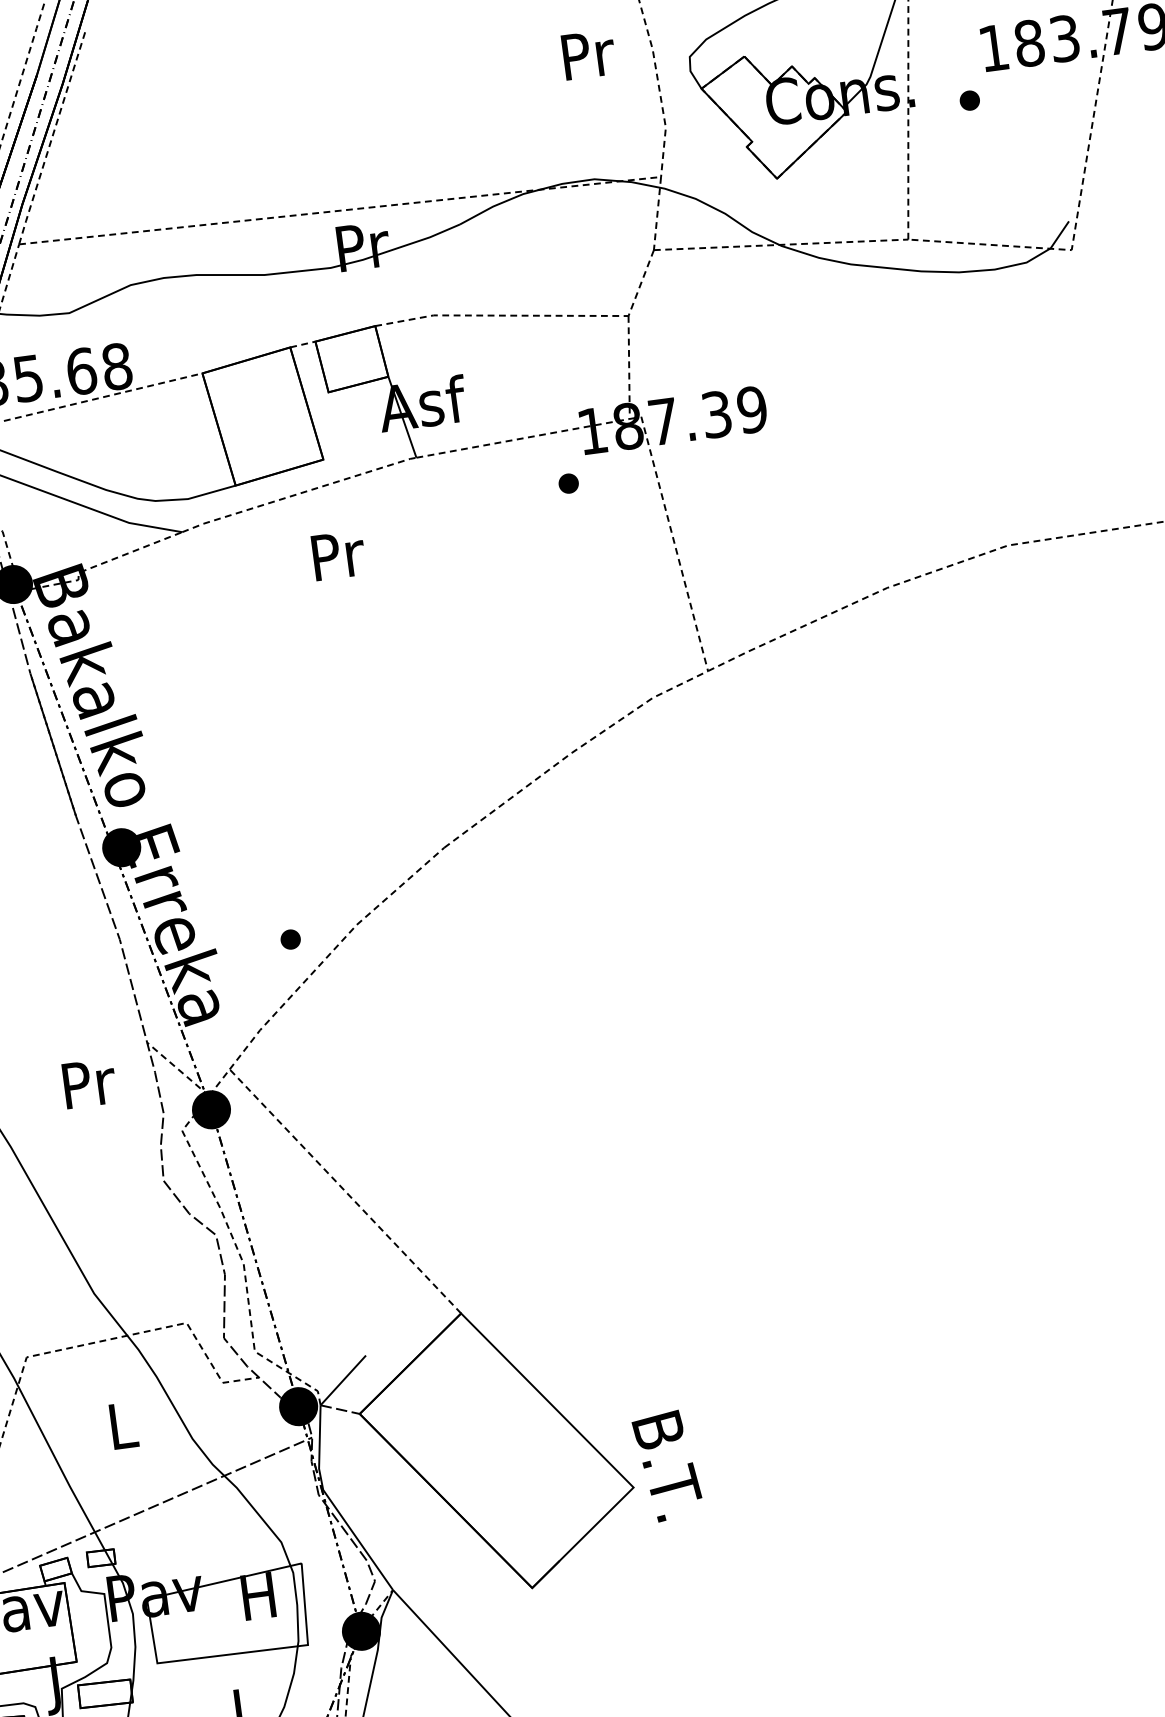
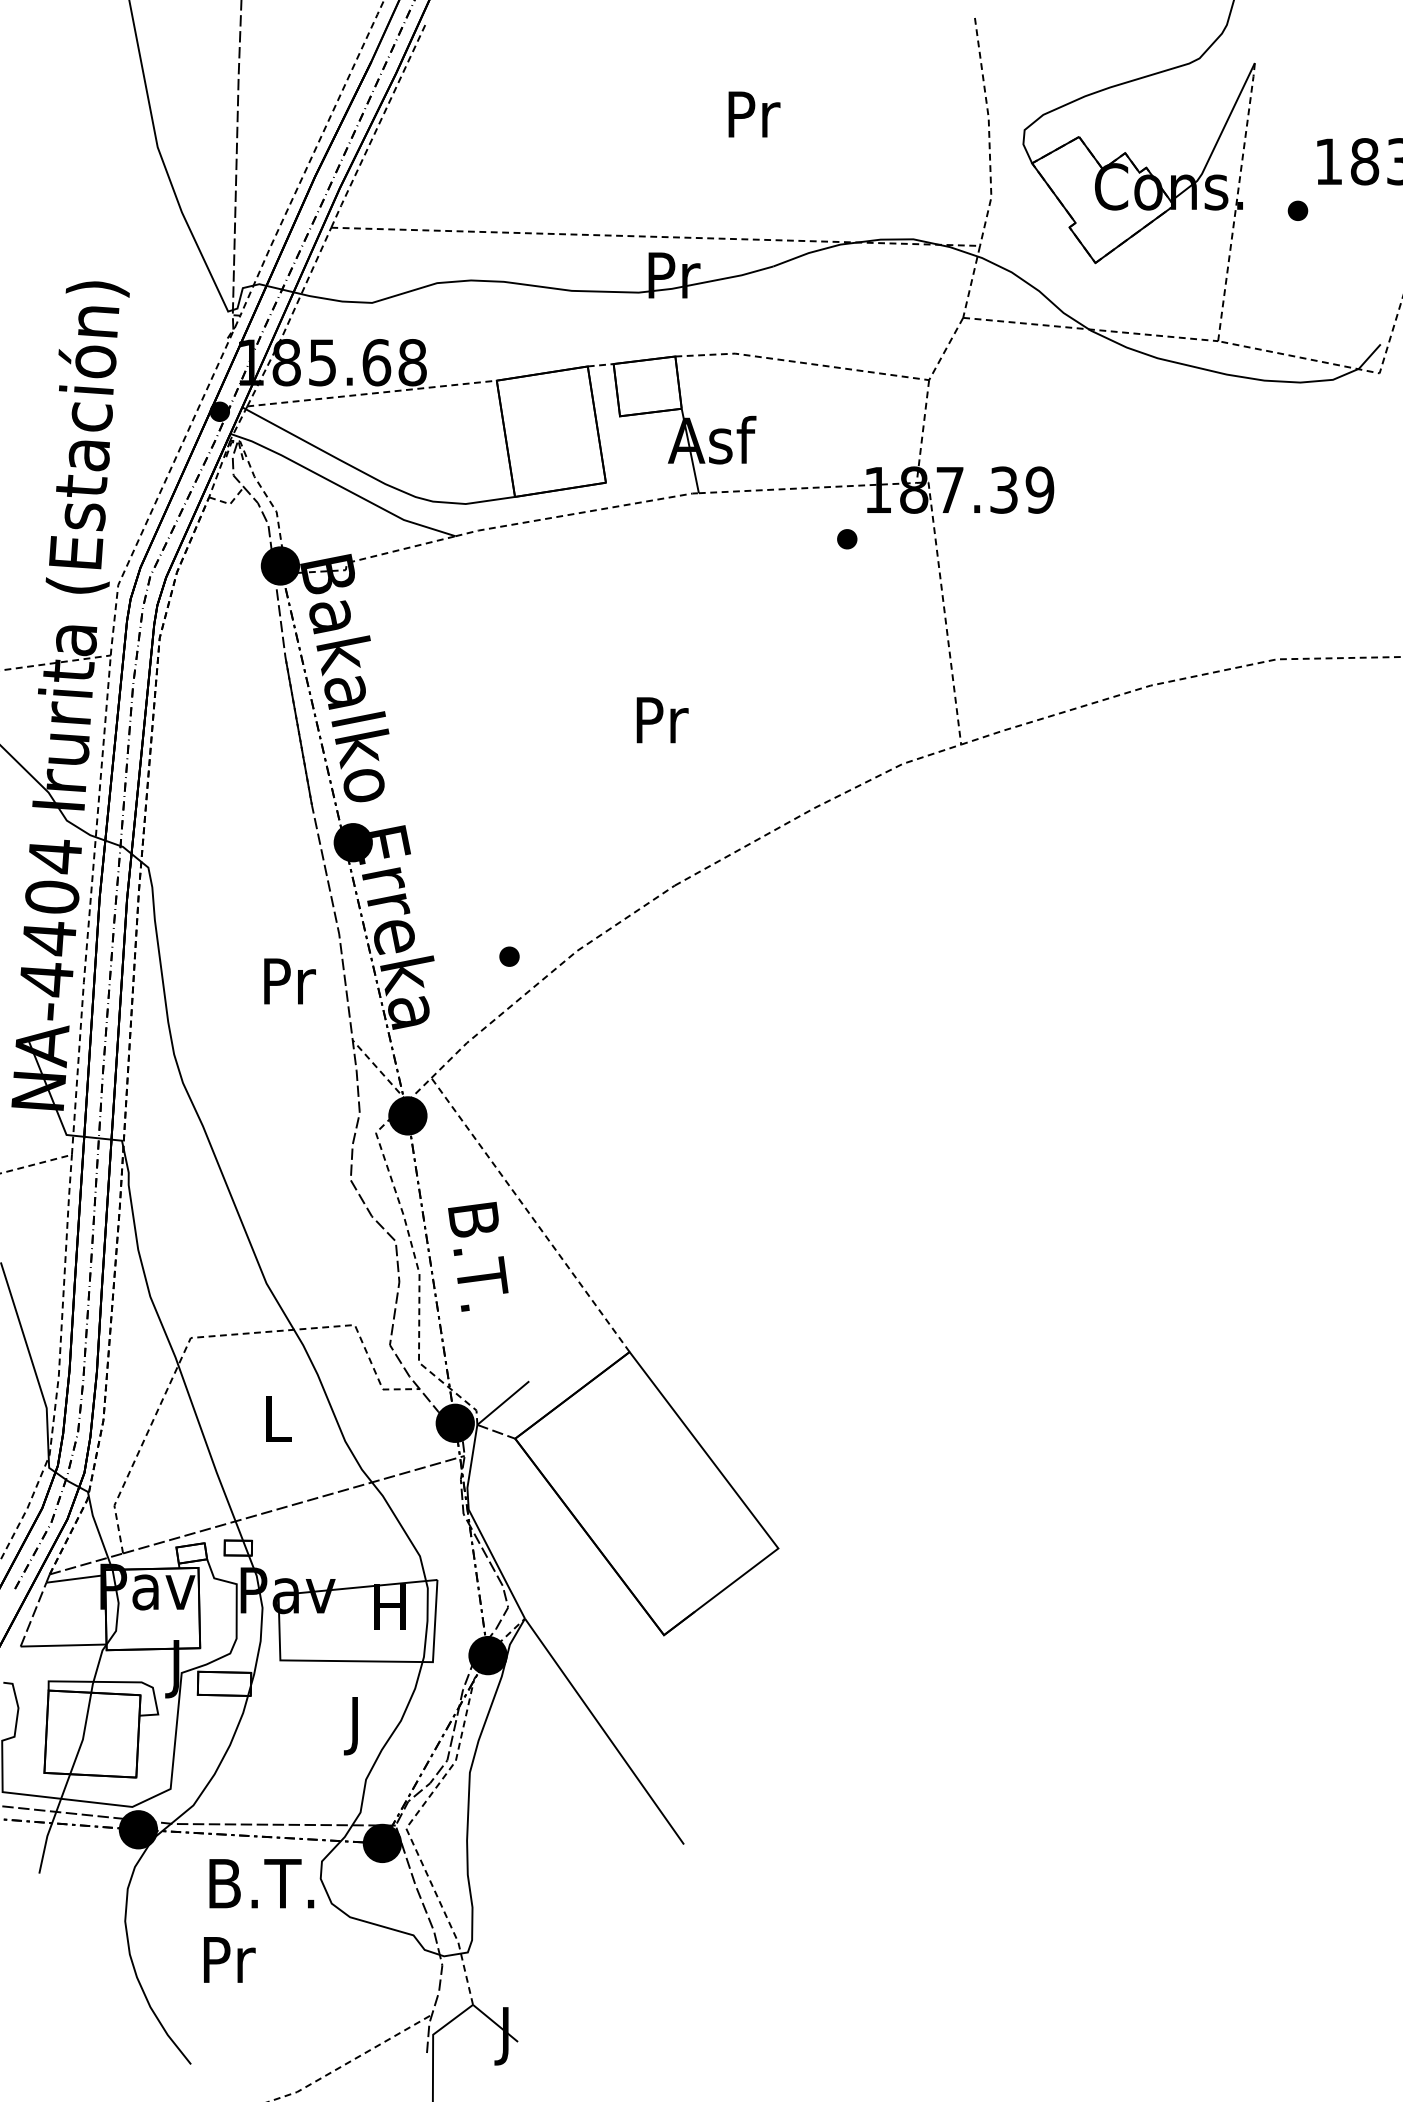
text: (589, 54) -> (754, 114), moved
text: (338, 555) -> (662, 720), moved
text: (89, 1083) -> (289, 981), moved
text: (667, 1465) -> (478, 1256), moved

